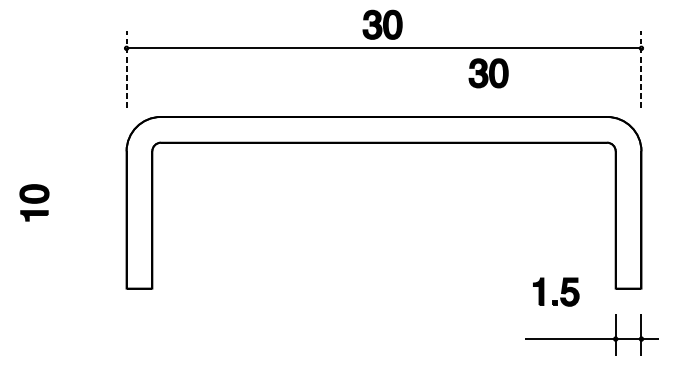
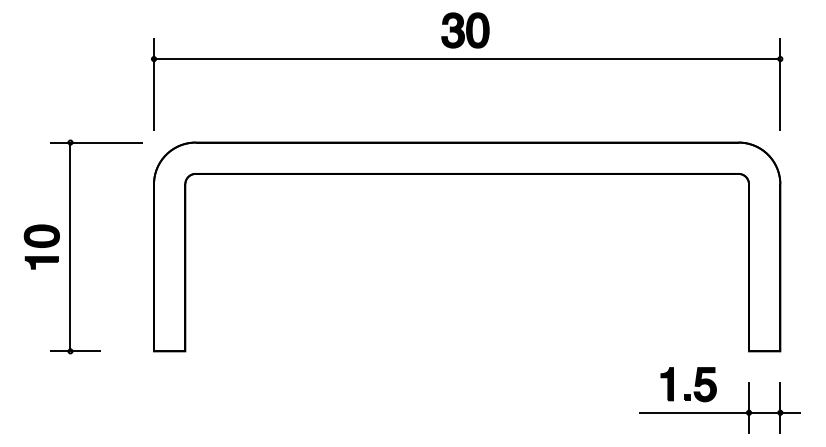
line: (127, 69) -> (154, 84), dashed -> solid
line: (641, 69) -> (780, 84), dashed -> solid
part: (488, 73) -> (594, 89), removed
part: (57, 202) -> (70, 246), added
part: (561, 292) -> (694, 385), moved

